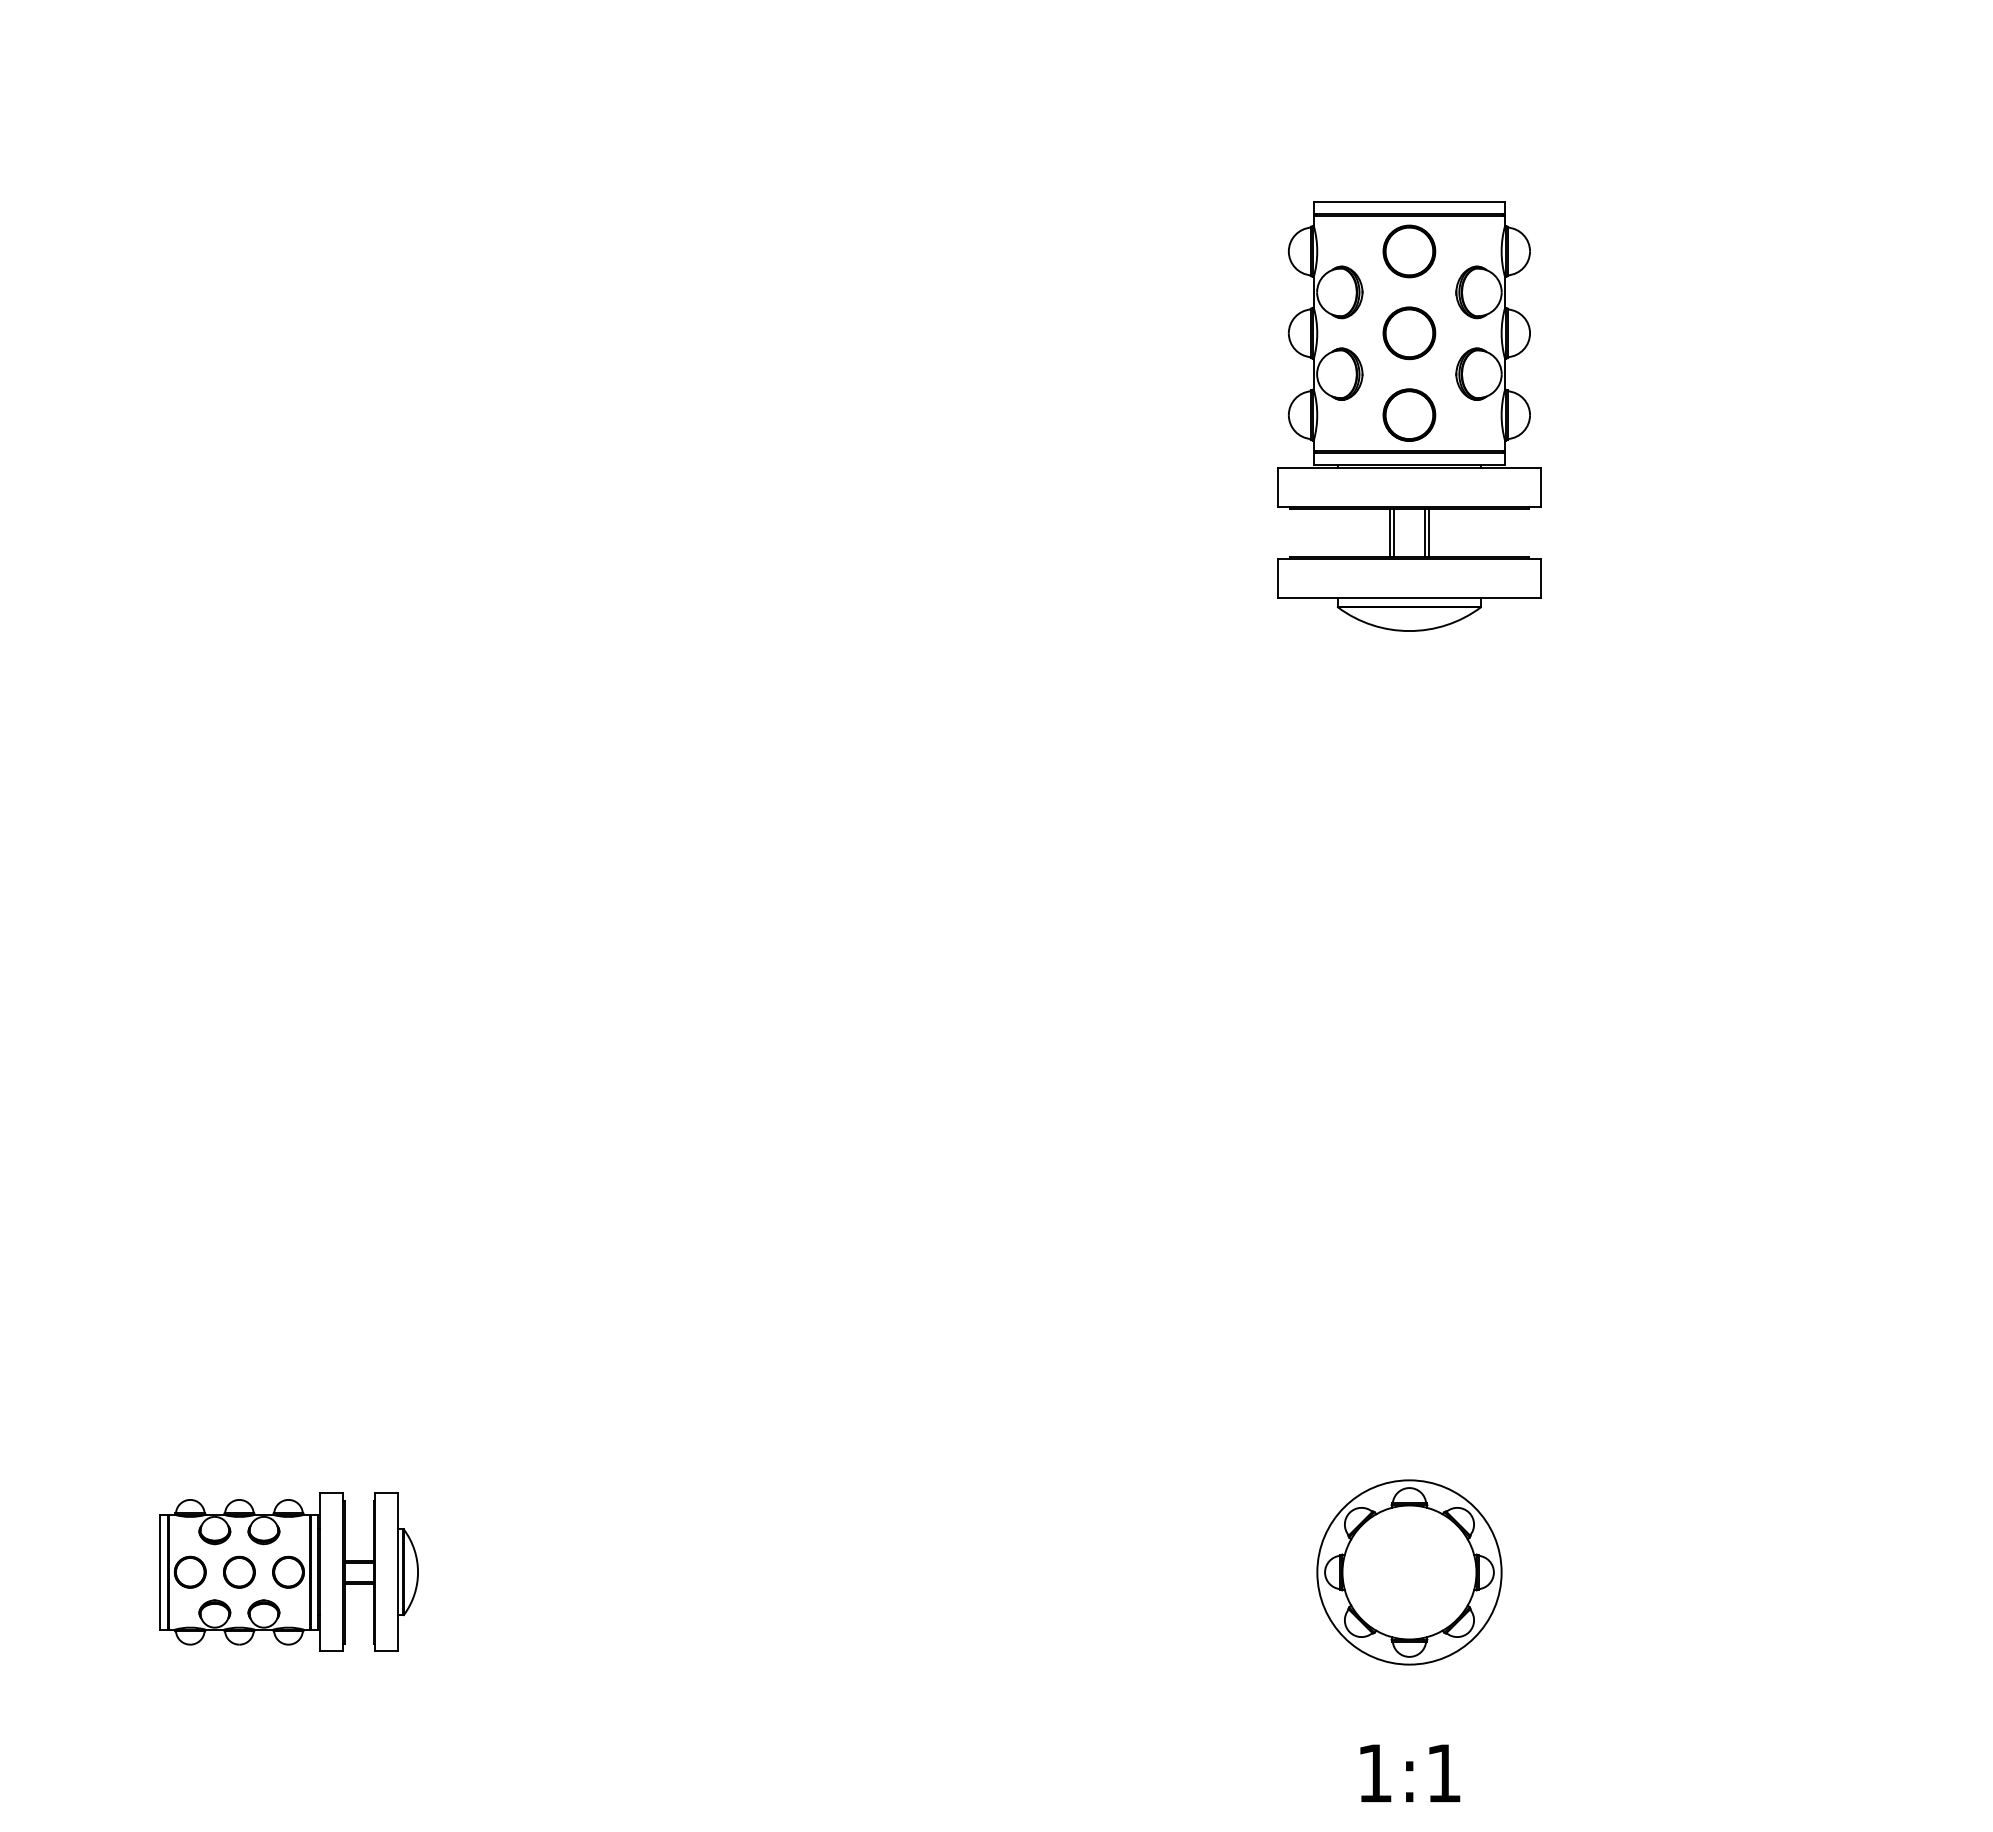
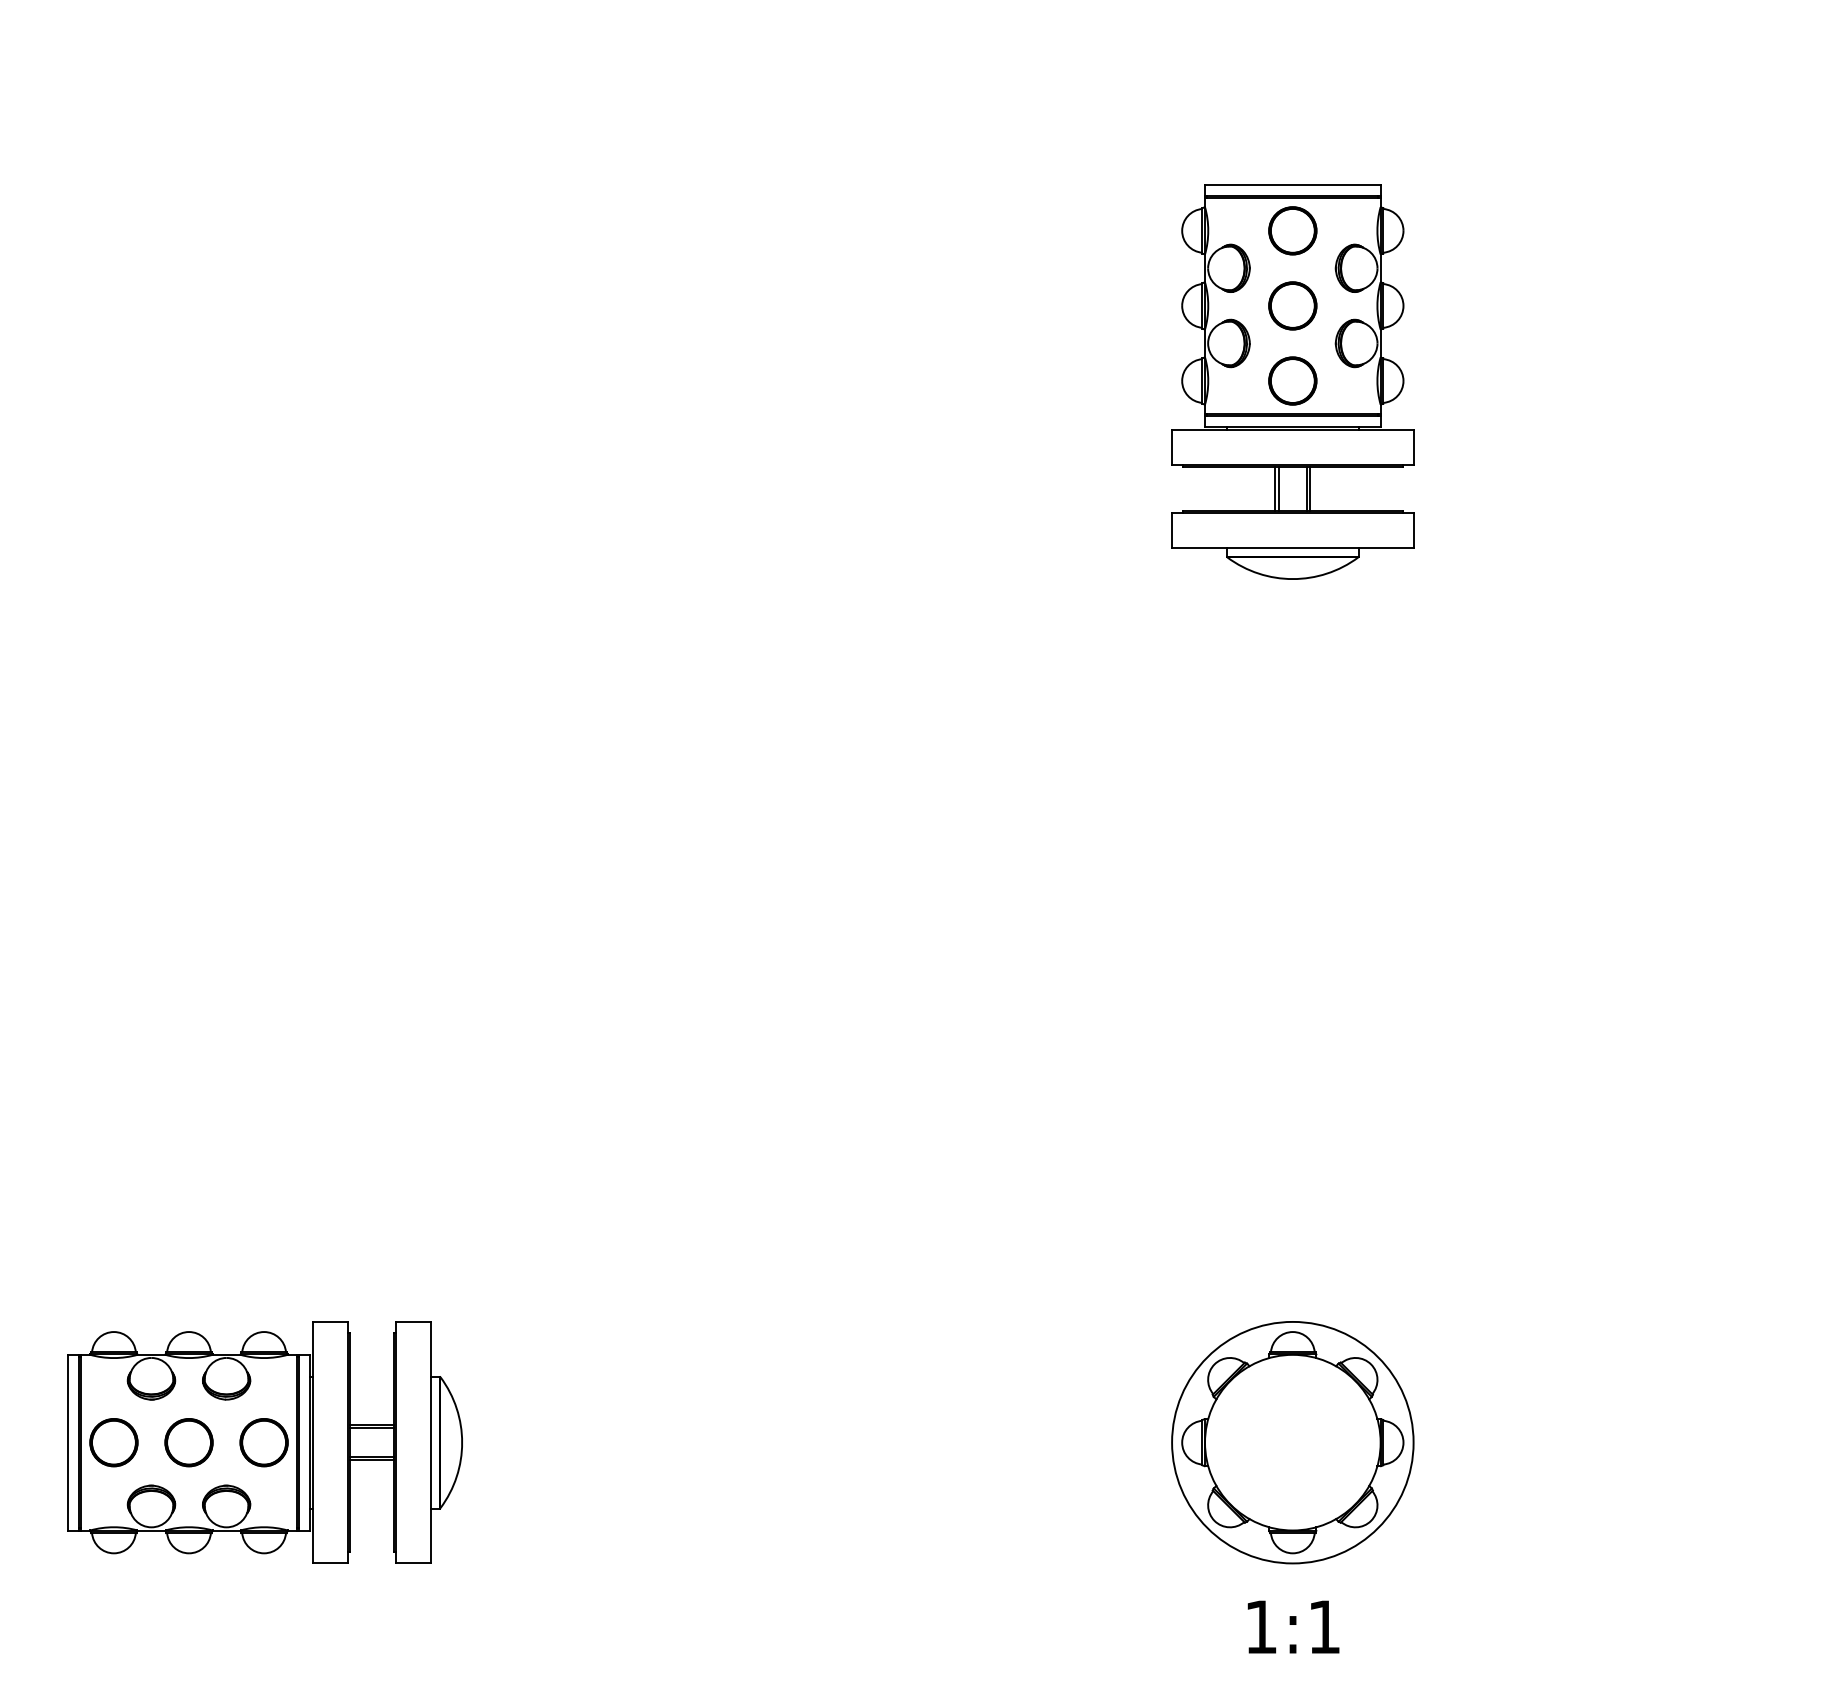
part: (288, 1572) -> (264, 1442), size x1.67
part: (1409, 1572) -> (1292, 1442), size x1.43

